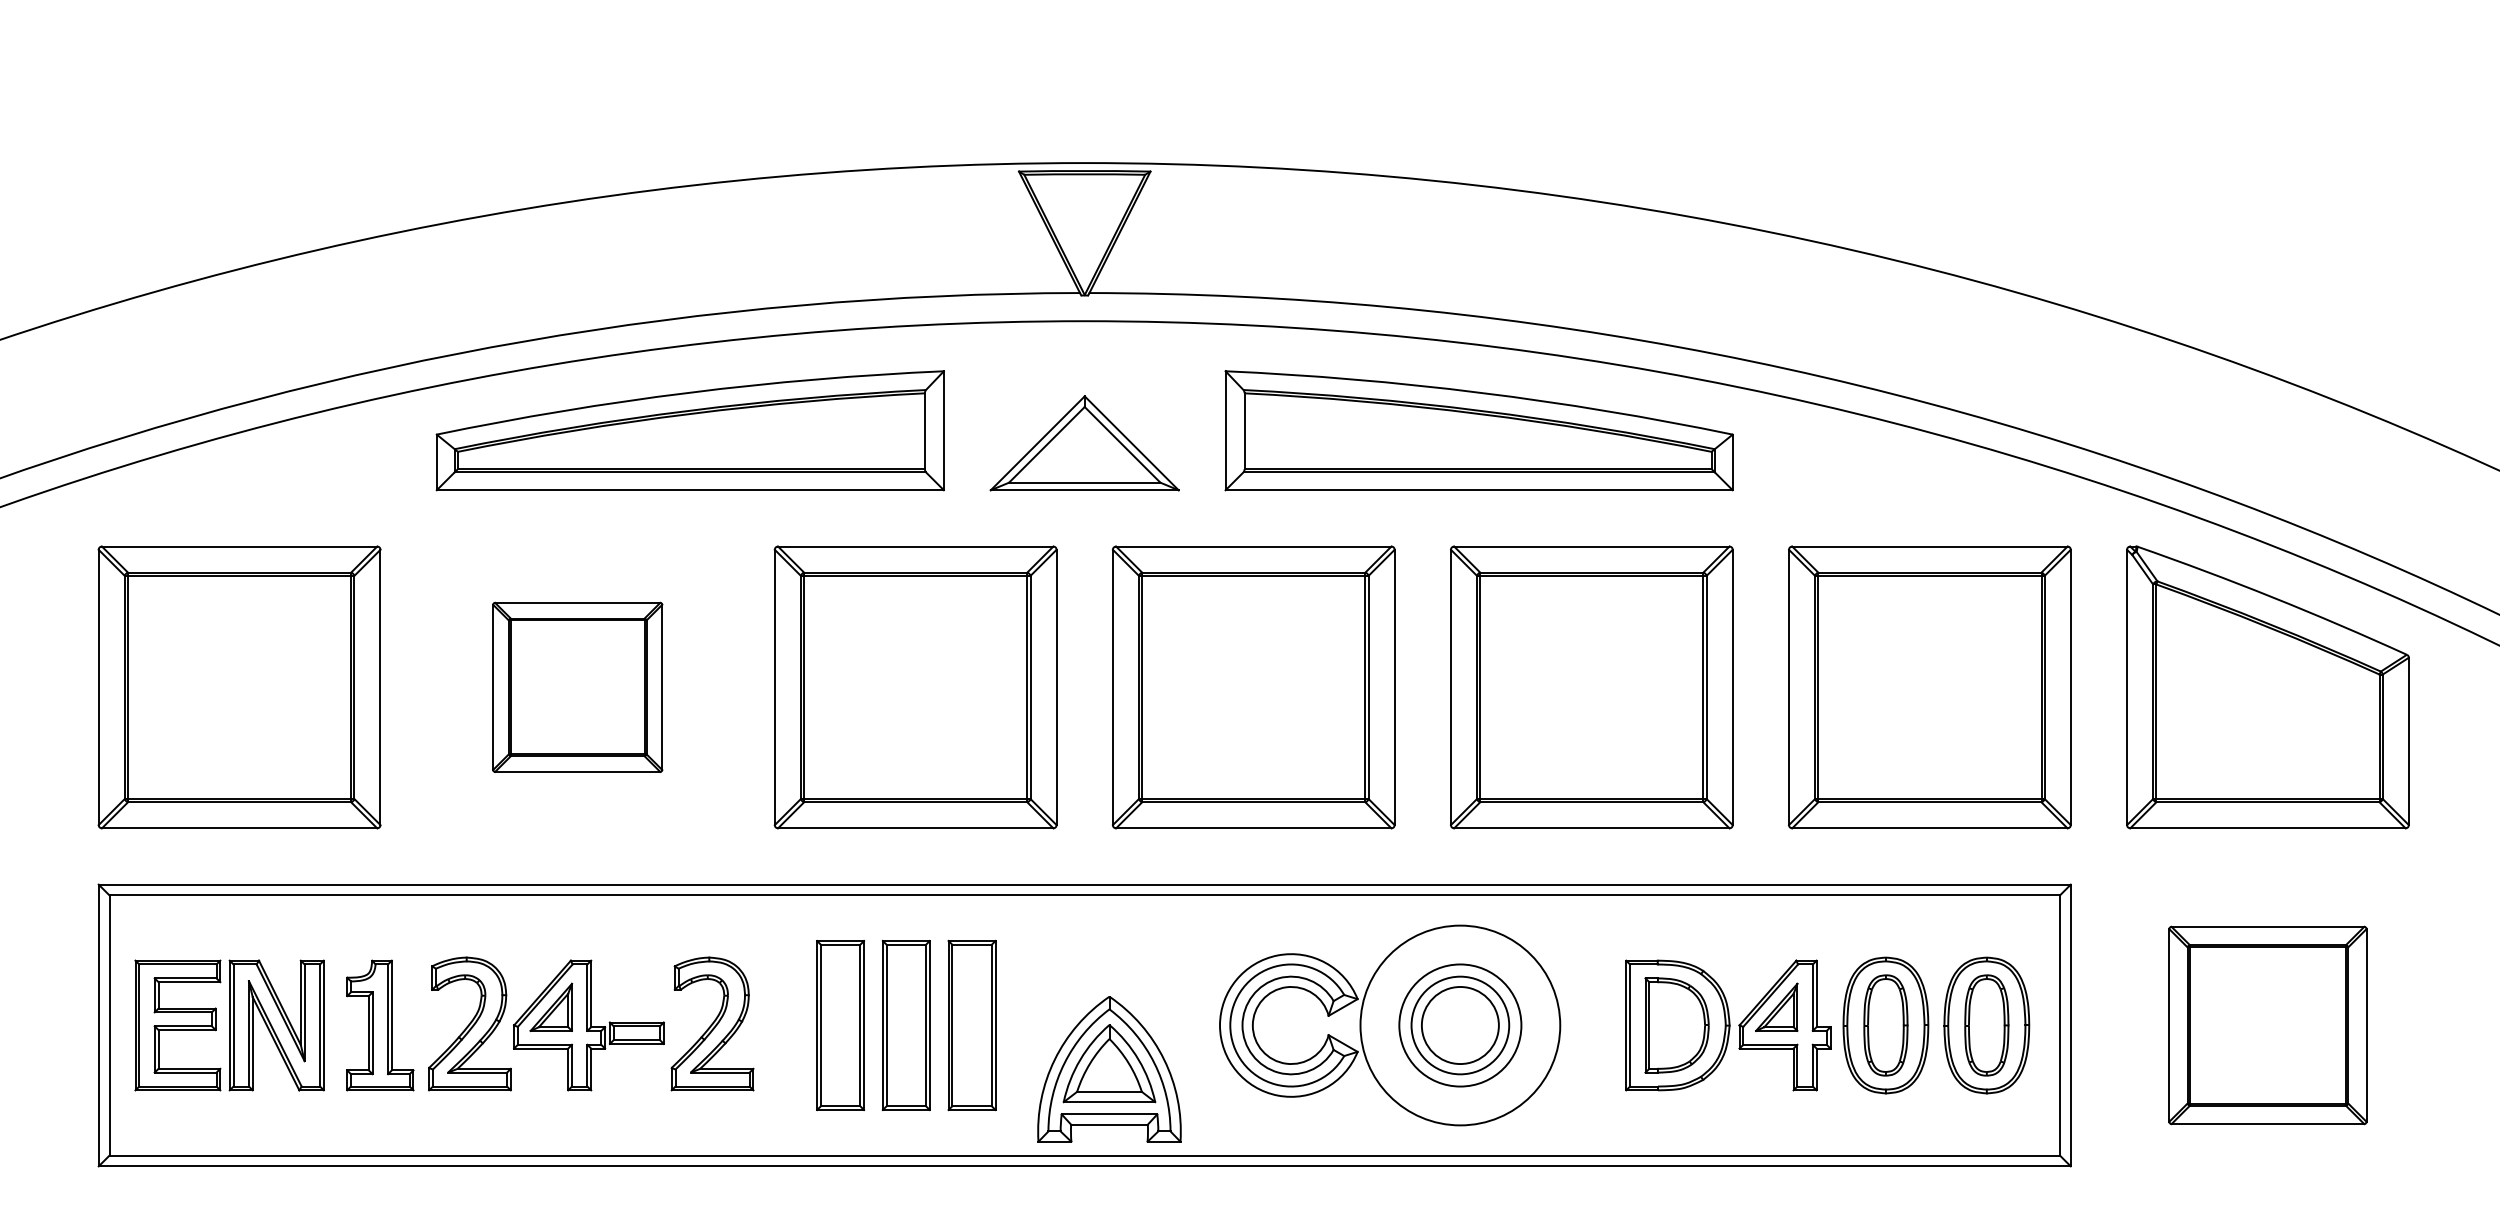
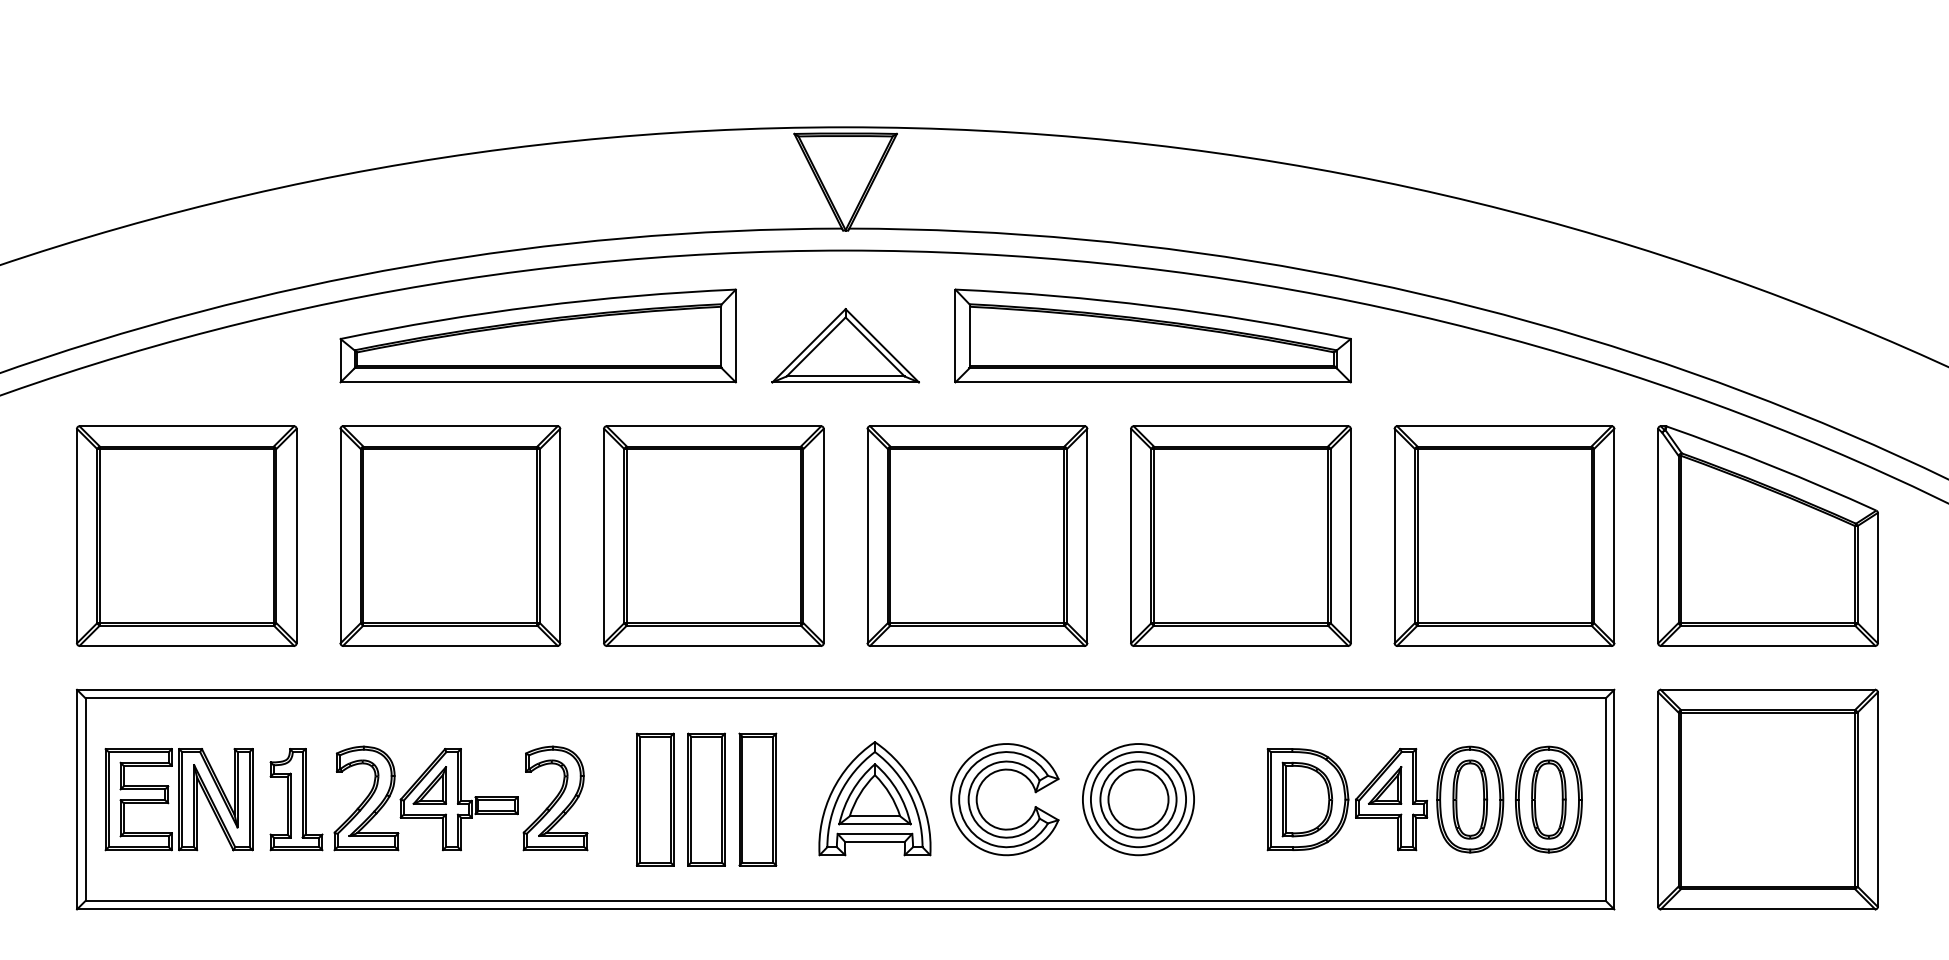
part: (577, 686) -> (450, 535), size x1.67
circle: (1460, 1025) -> (1138, 799), size x0.71
part: (2267, 1025) -> (1767, 799), size x1.43
part: (1108, 1068) -> (874, 798), moved

